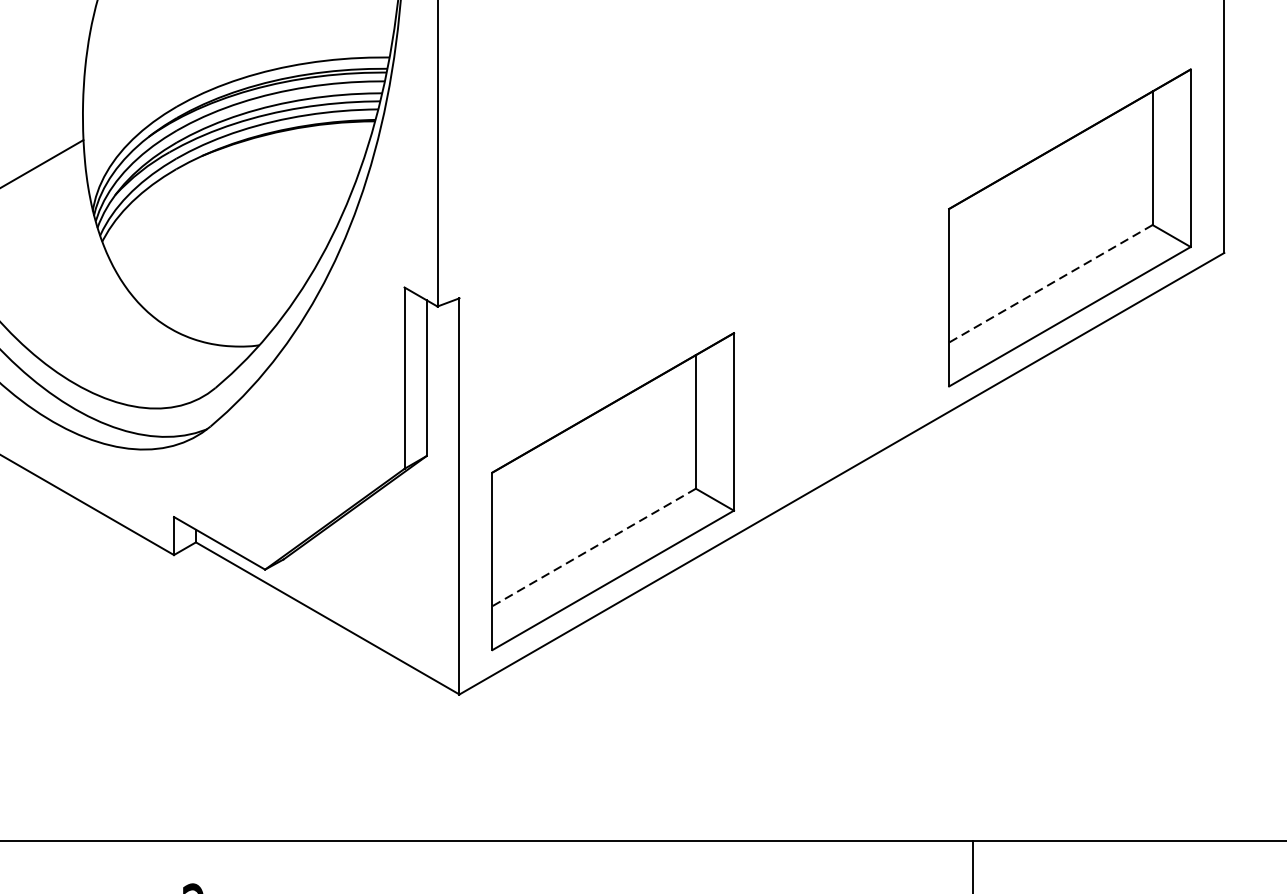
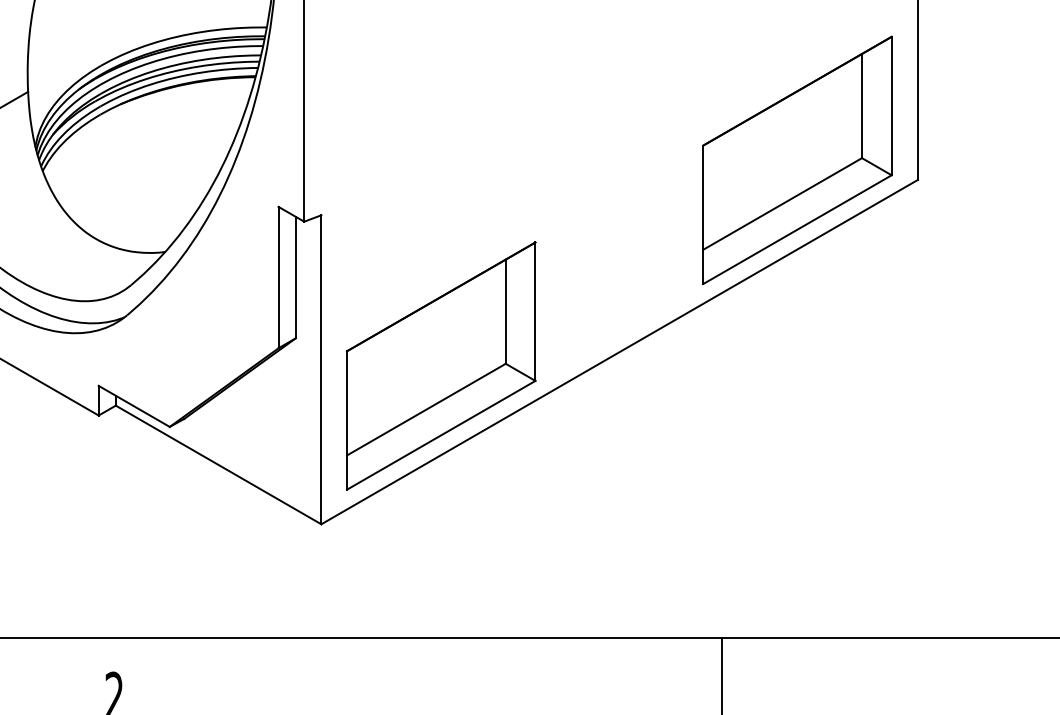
line: (1050, 283) -> (782, 203), dashed -> solid
line: (594, 547) -> (426, 409), dashed -> solid

